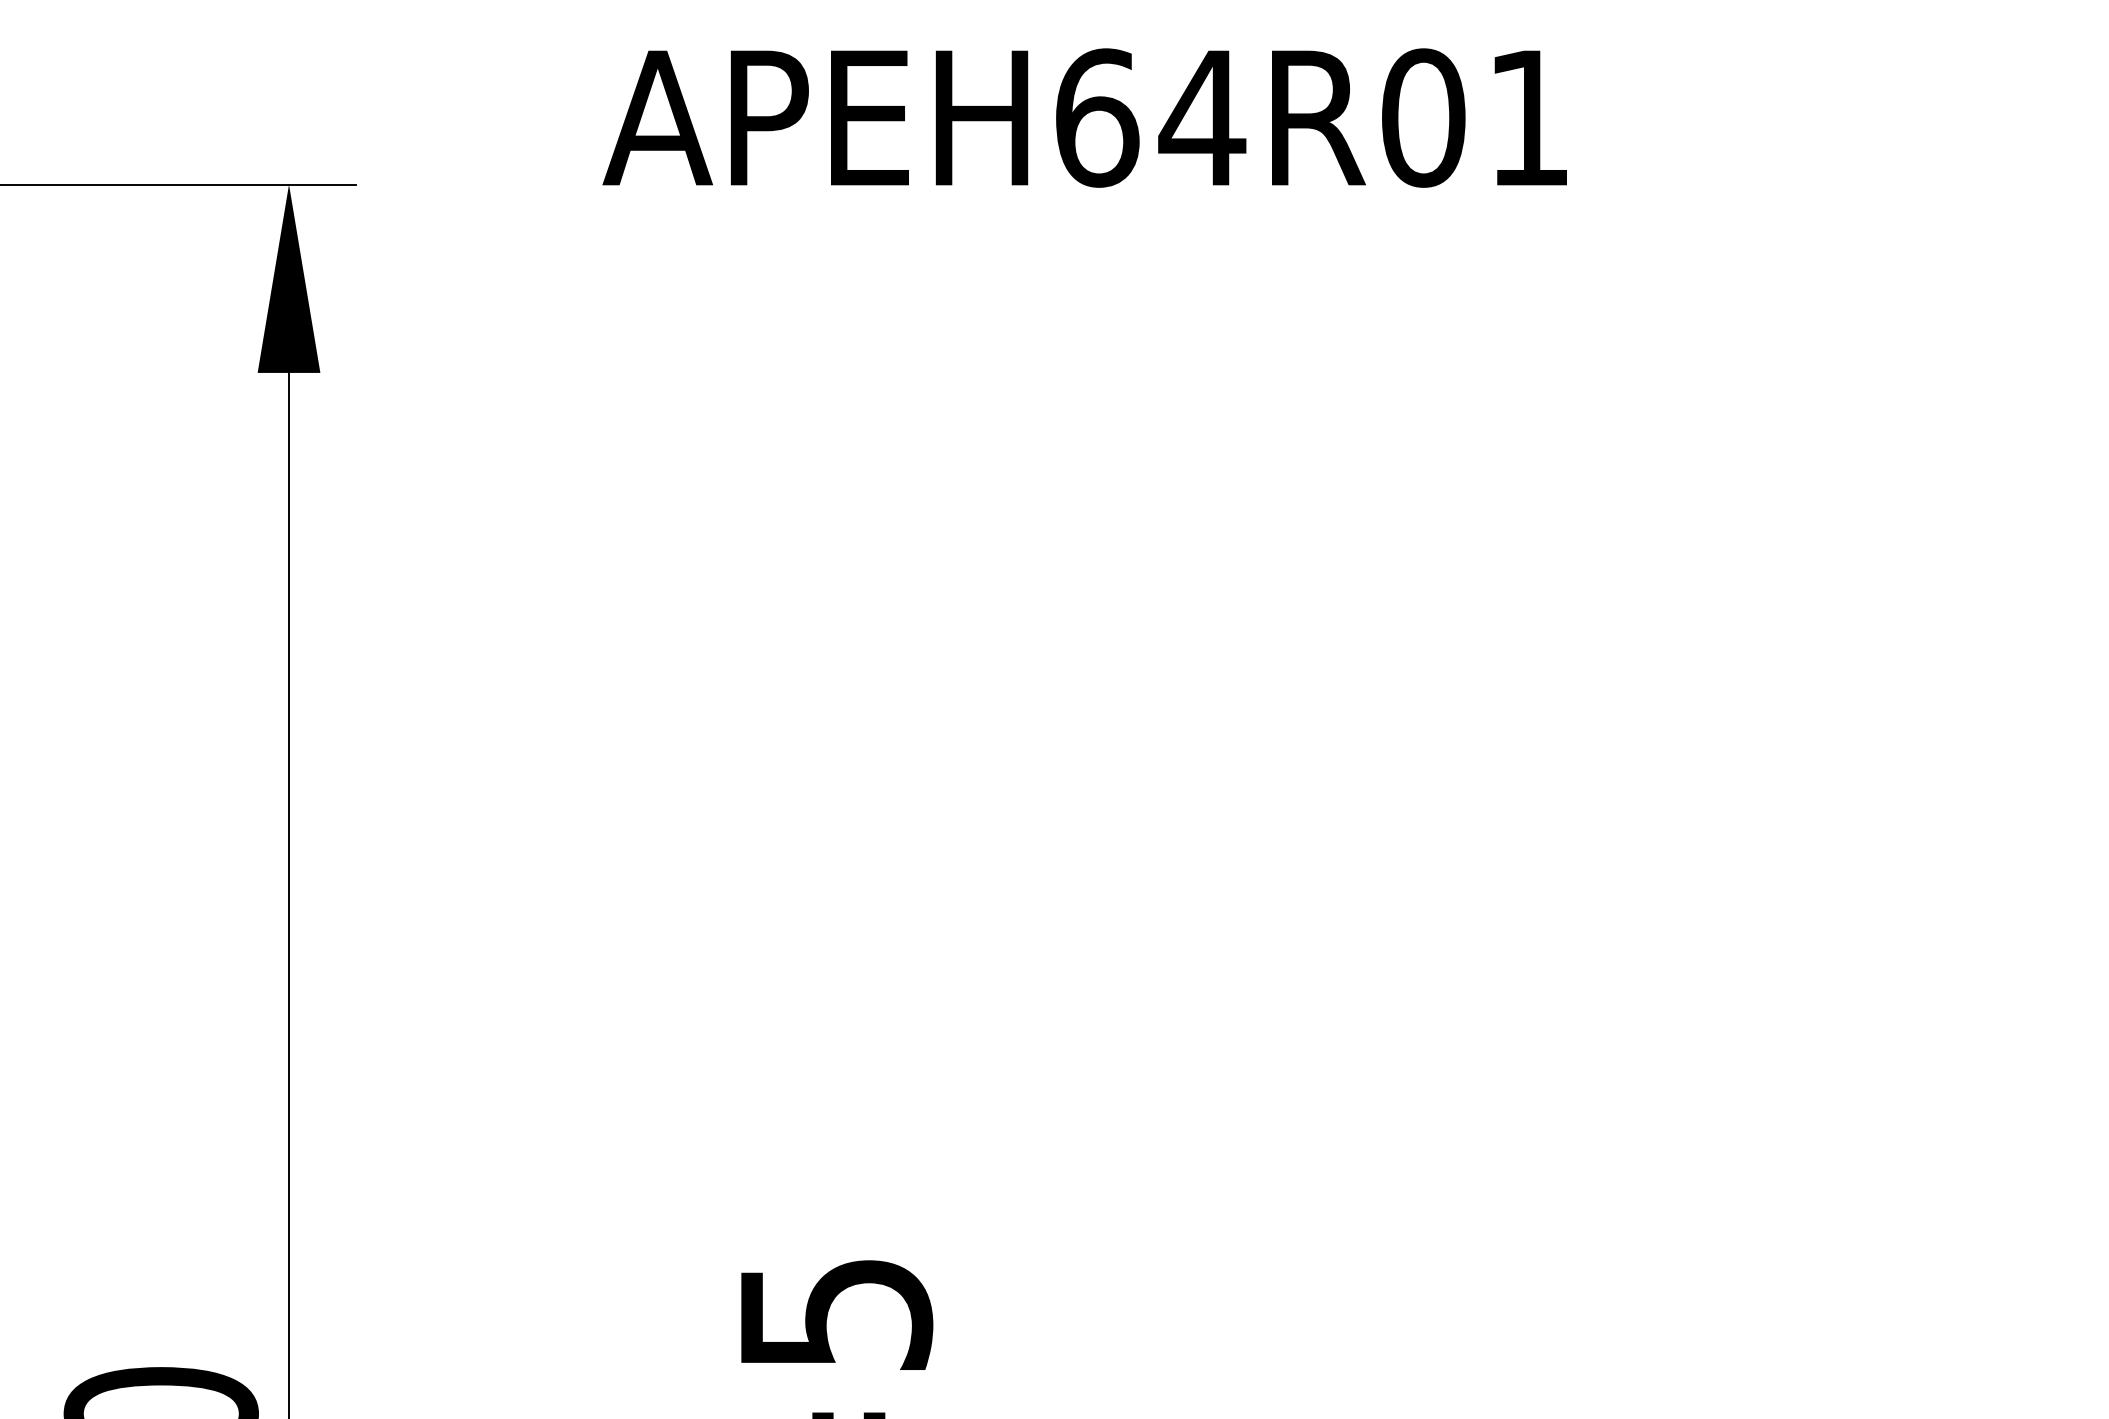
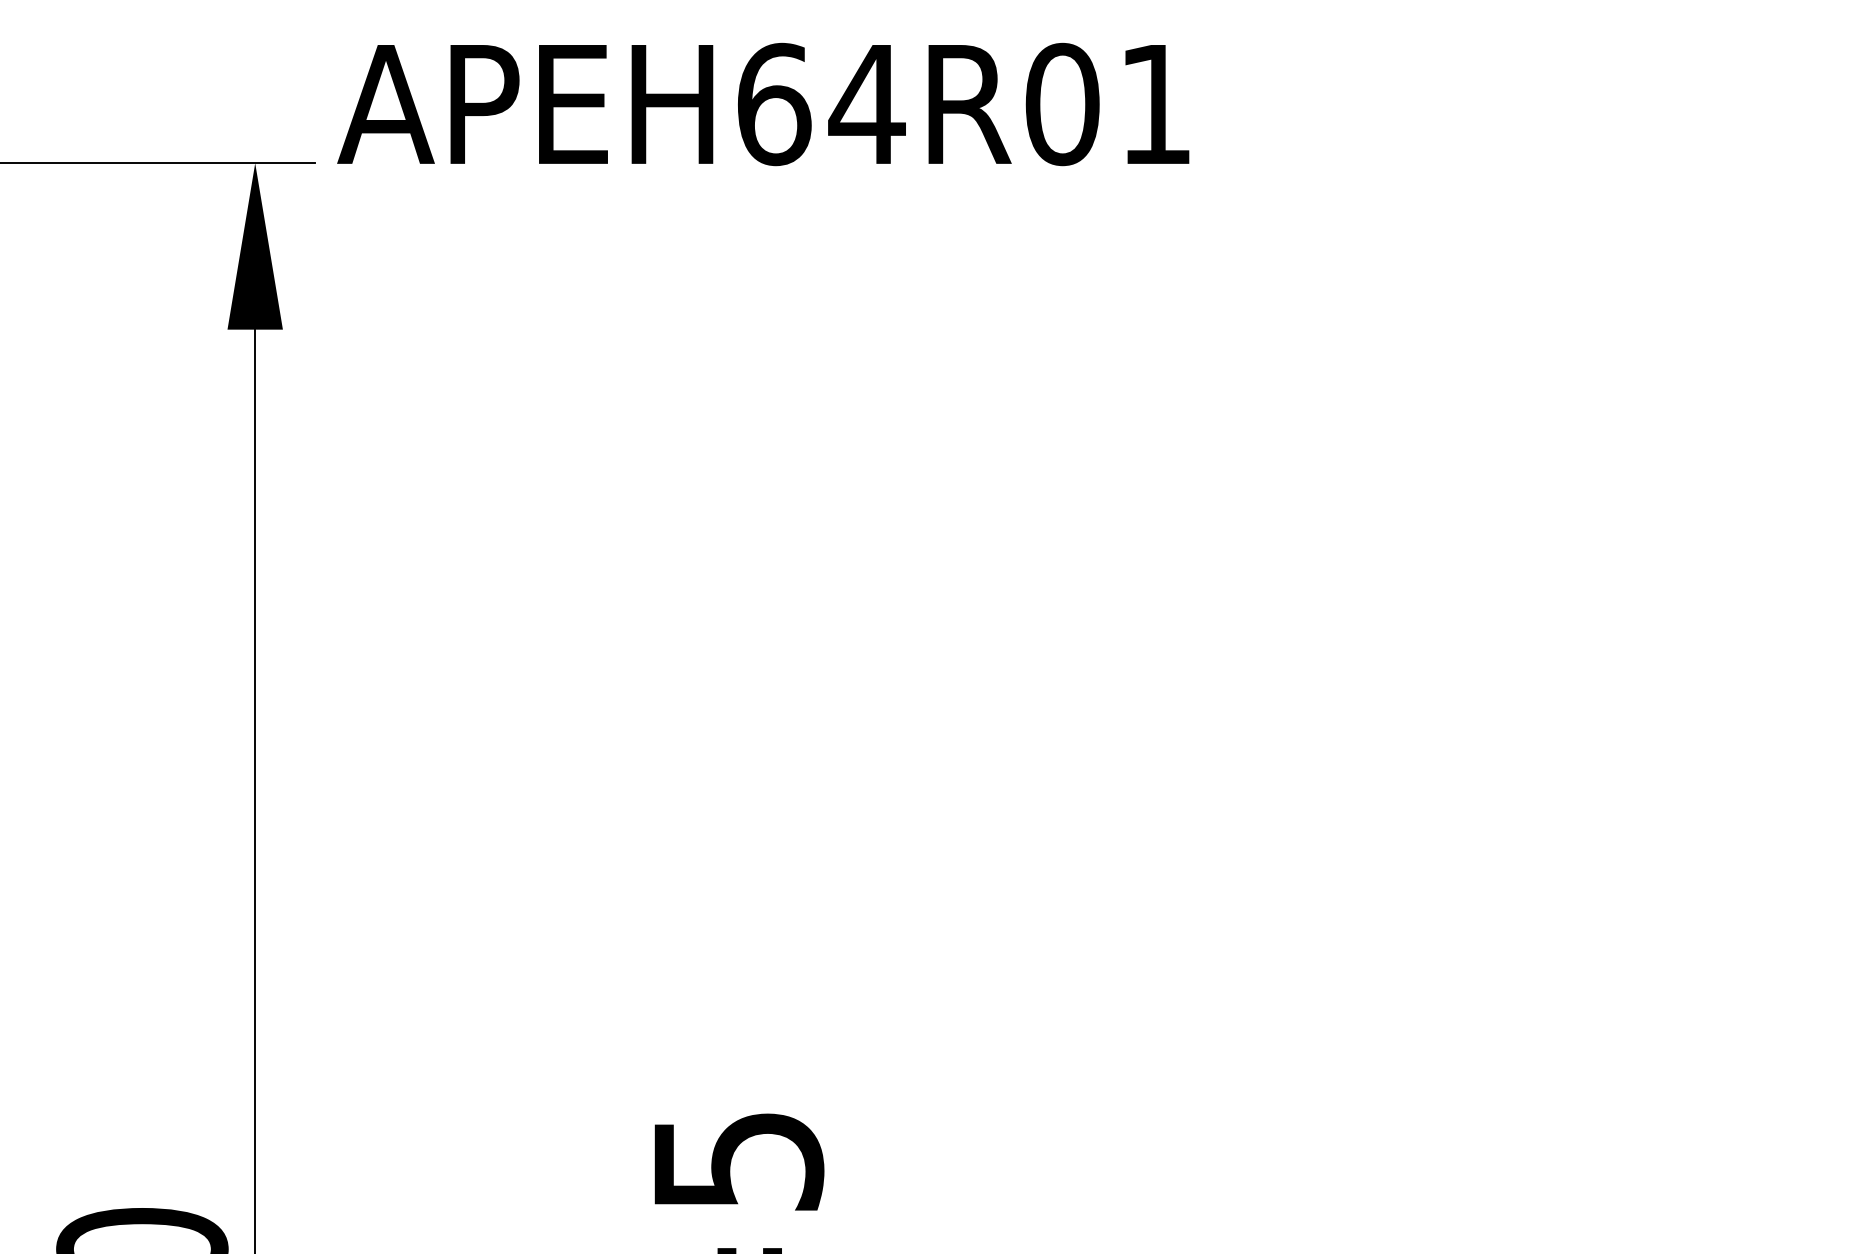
text: (1085, 118) -> (763, 104), moved

